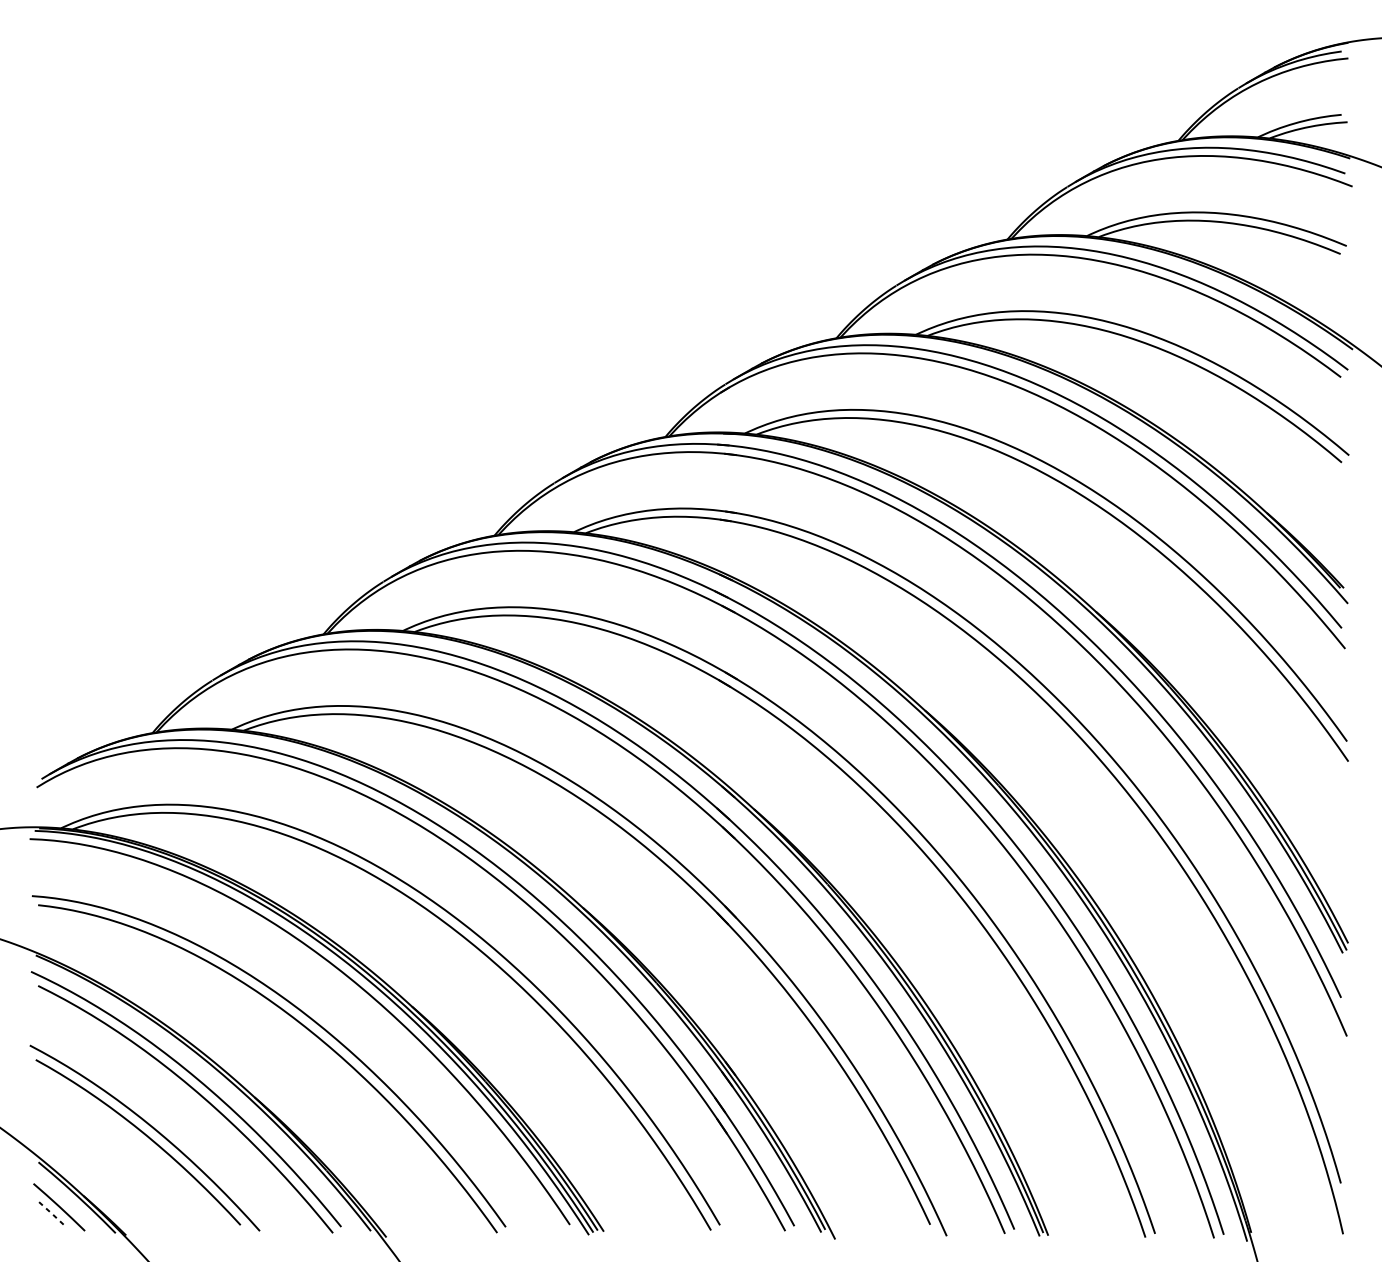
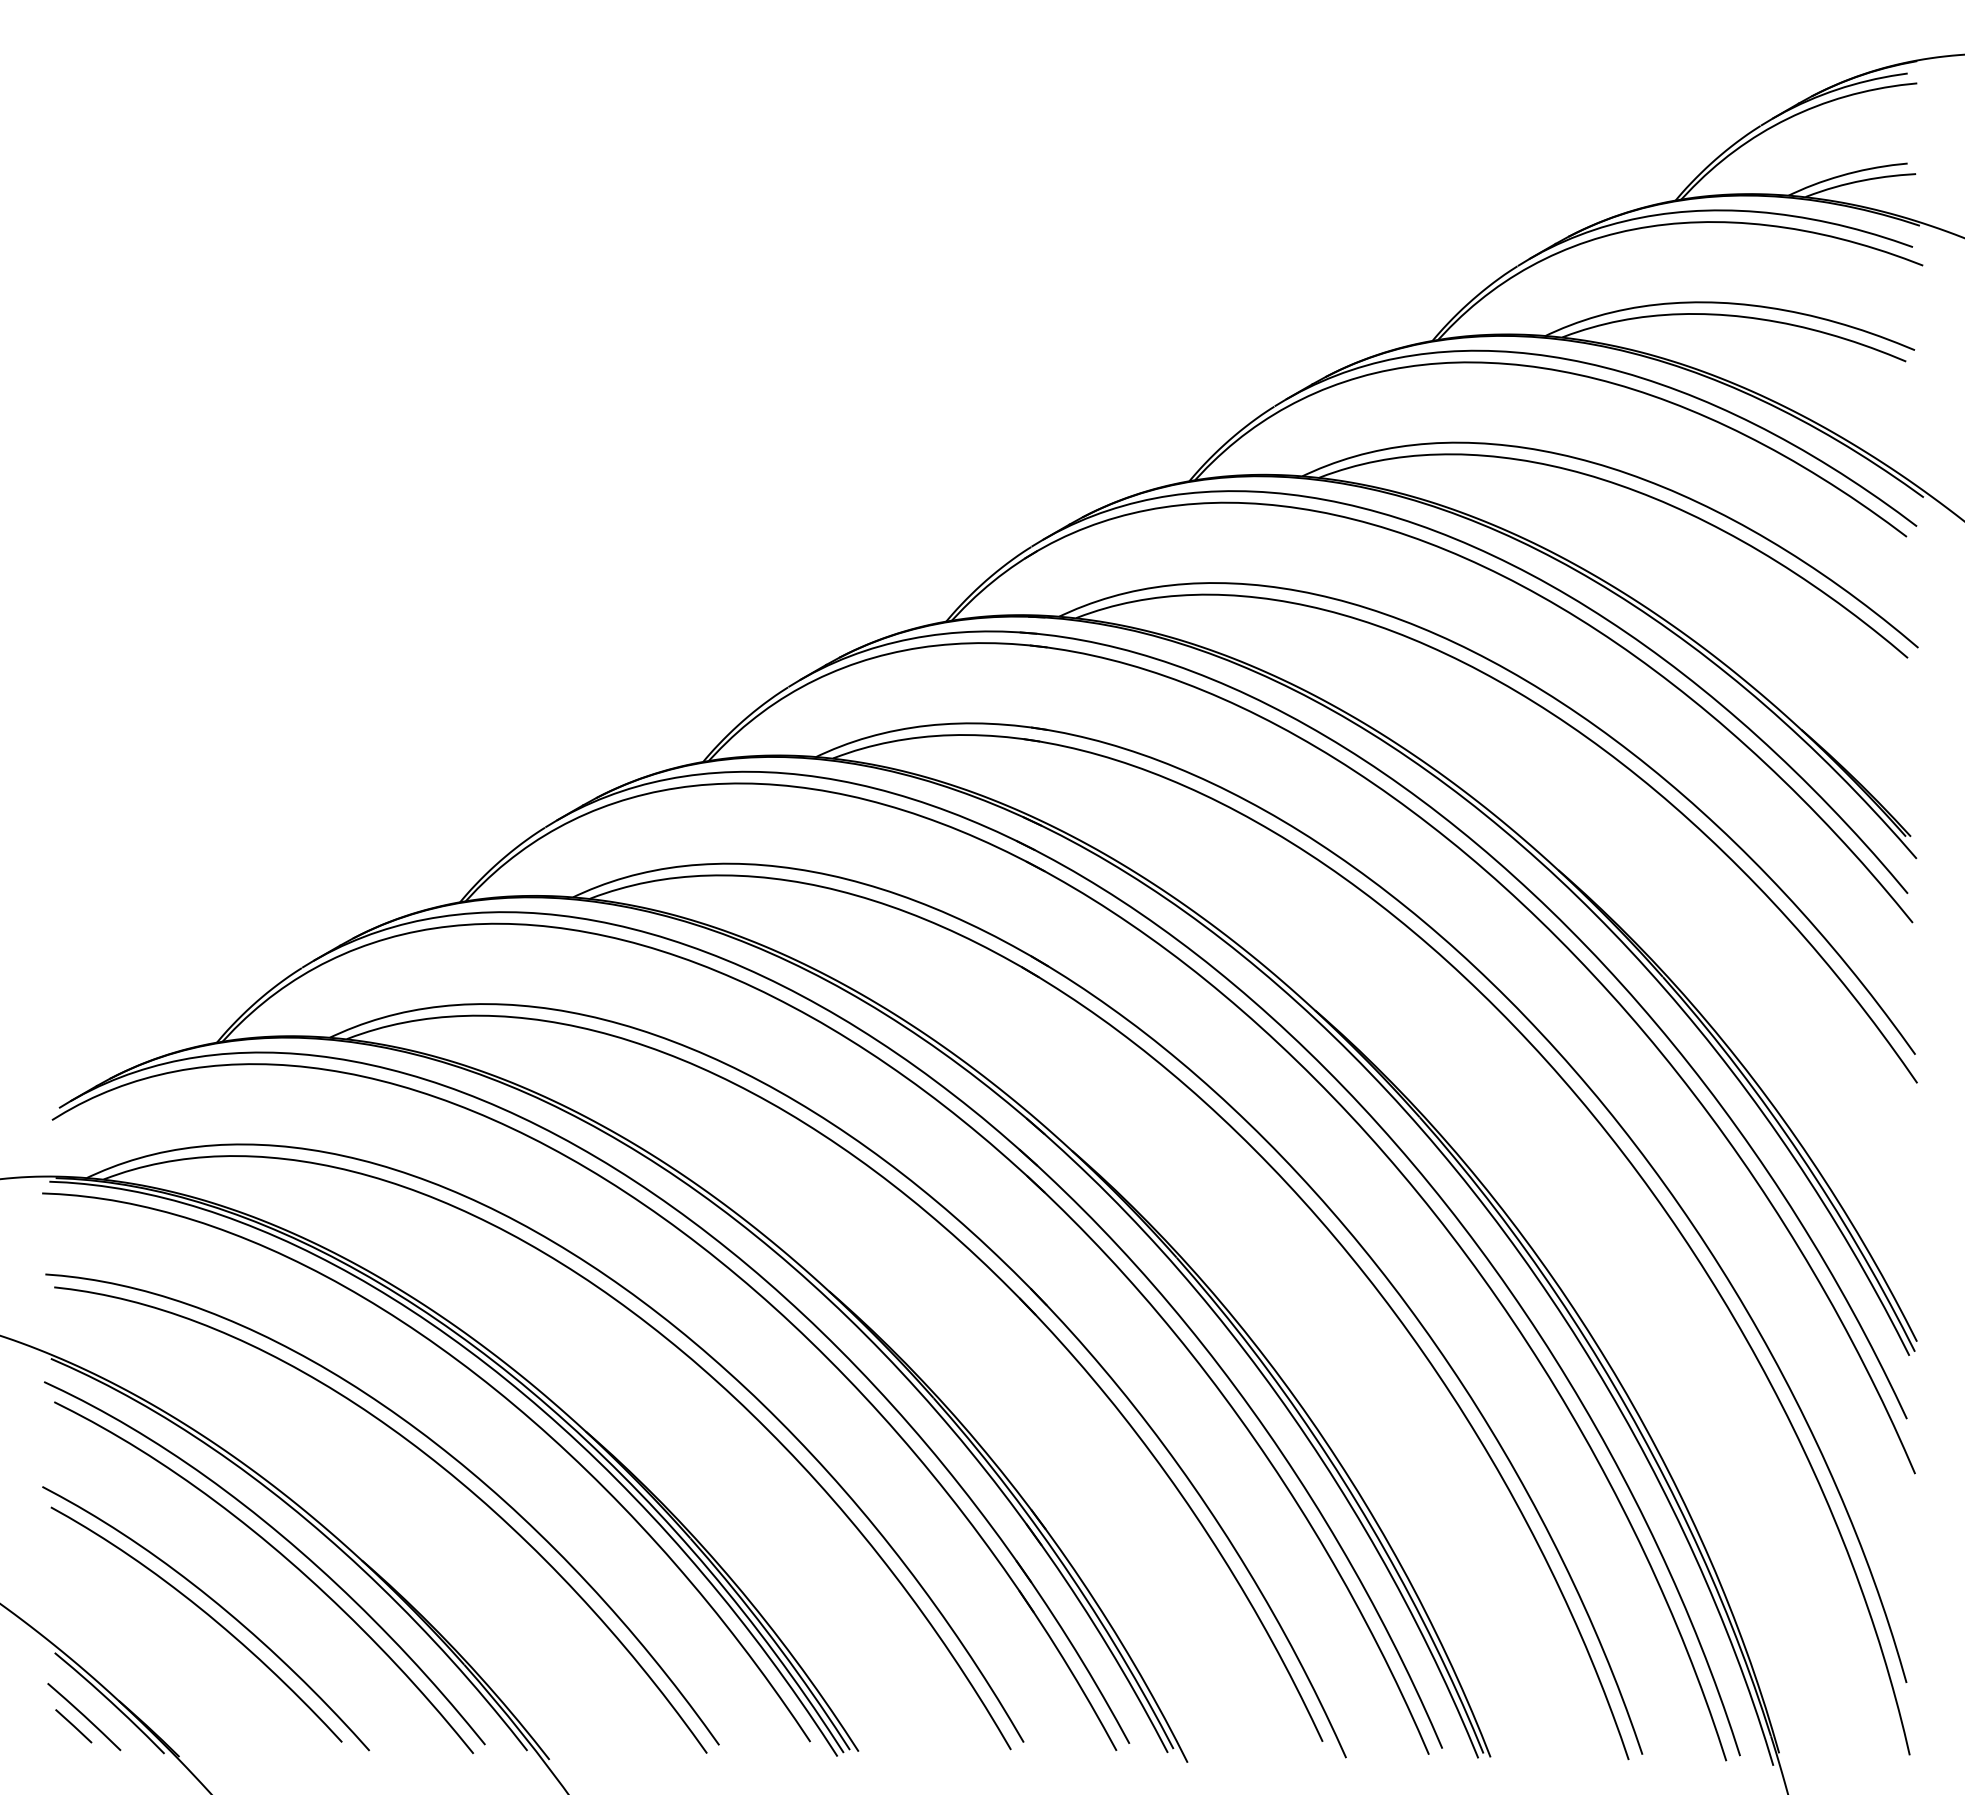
line: (51, 1214) -> (73, 1726), dashed -> solid

